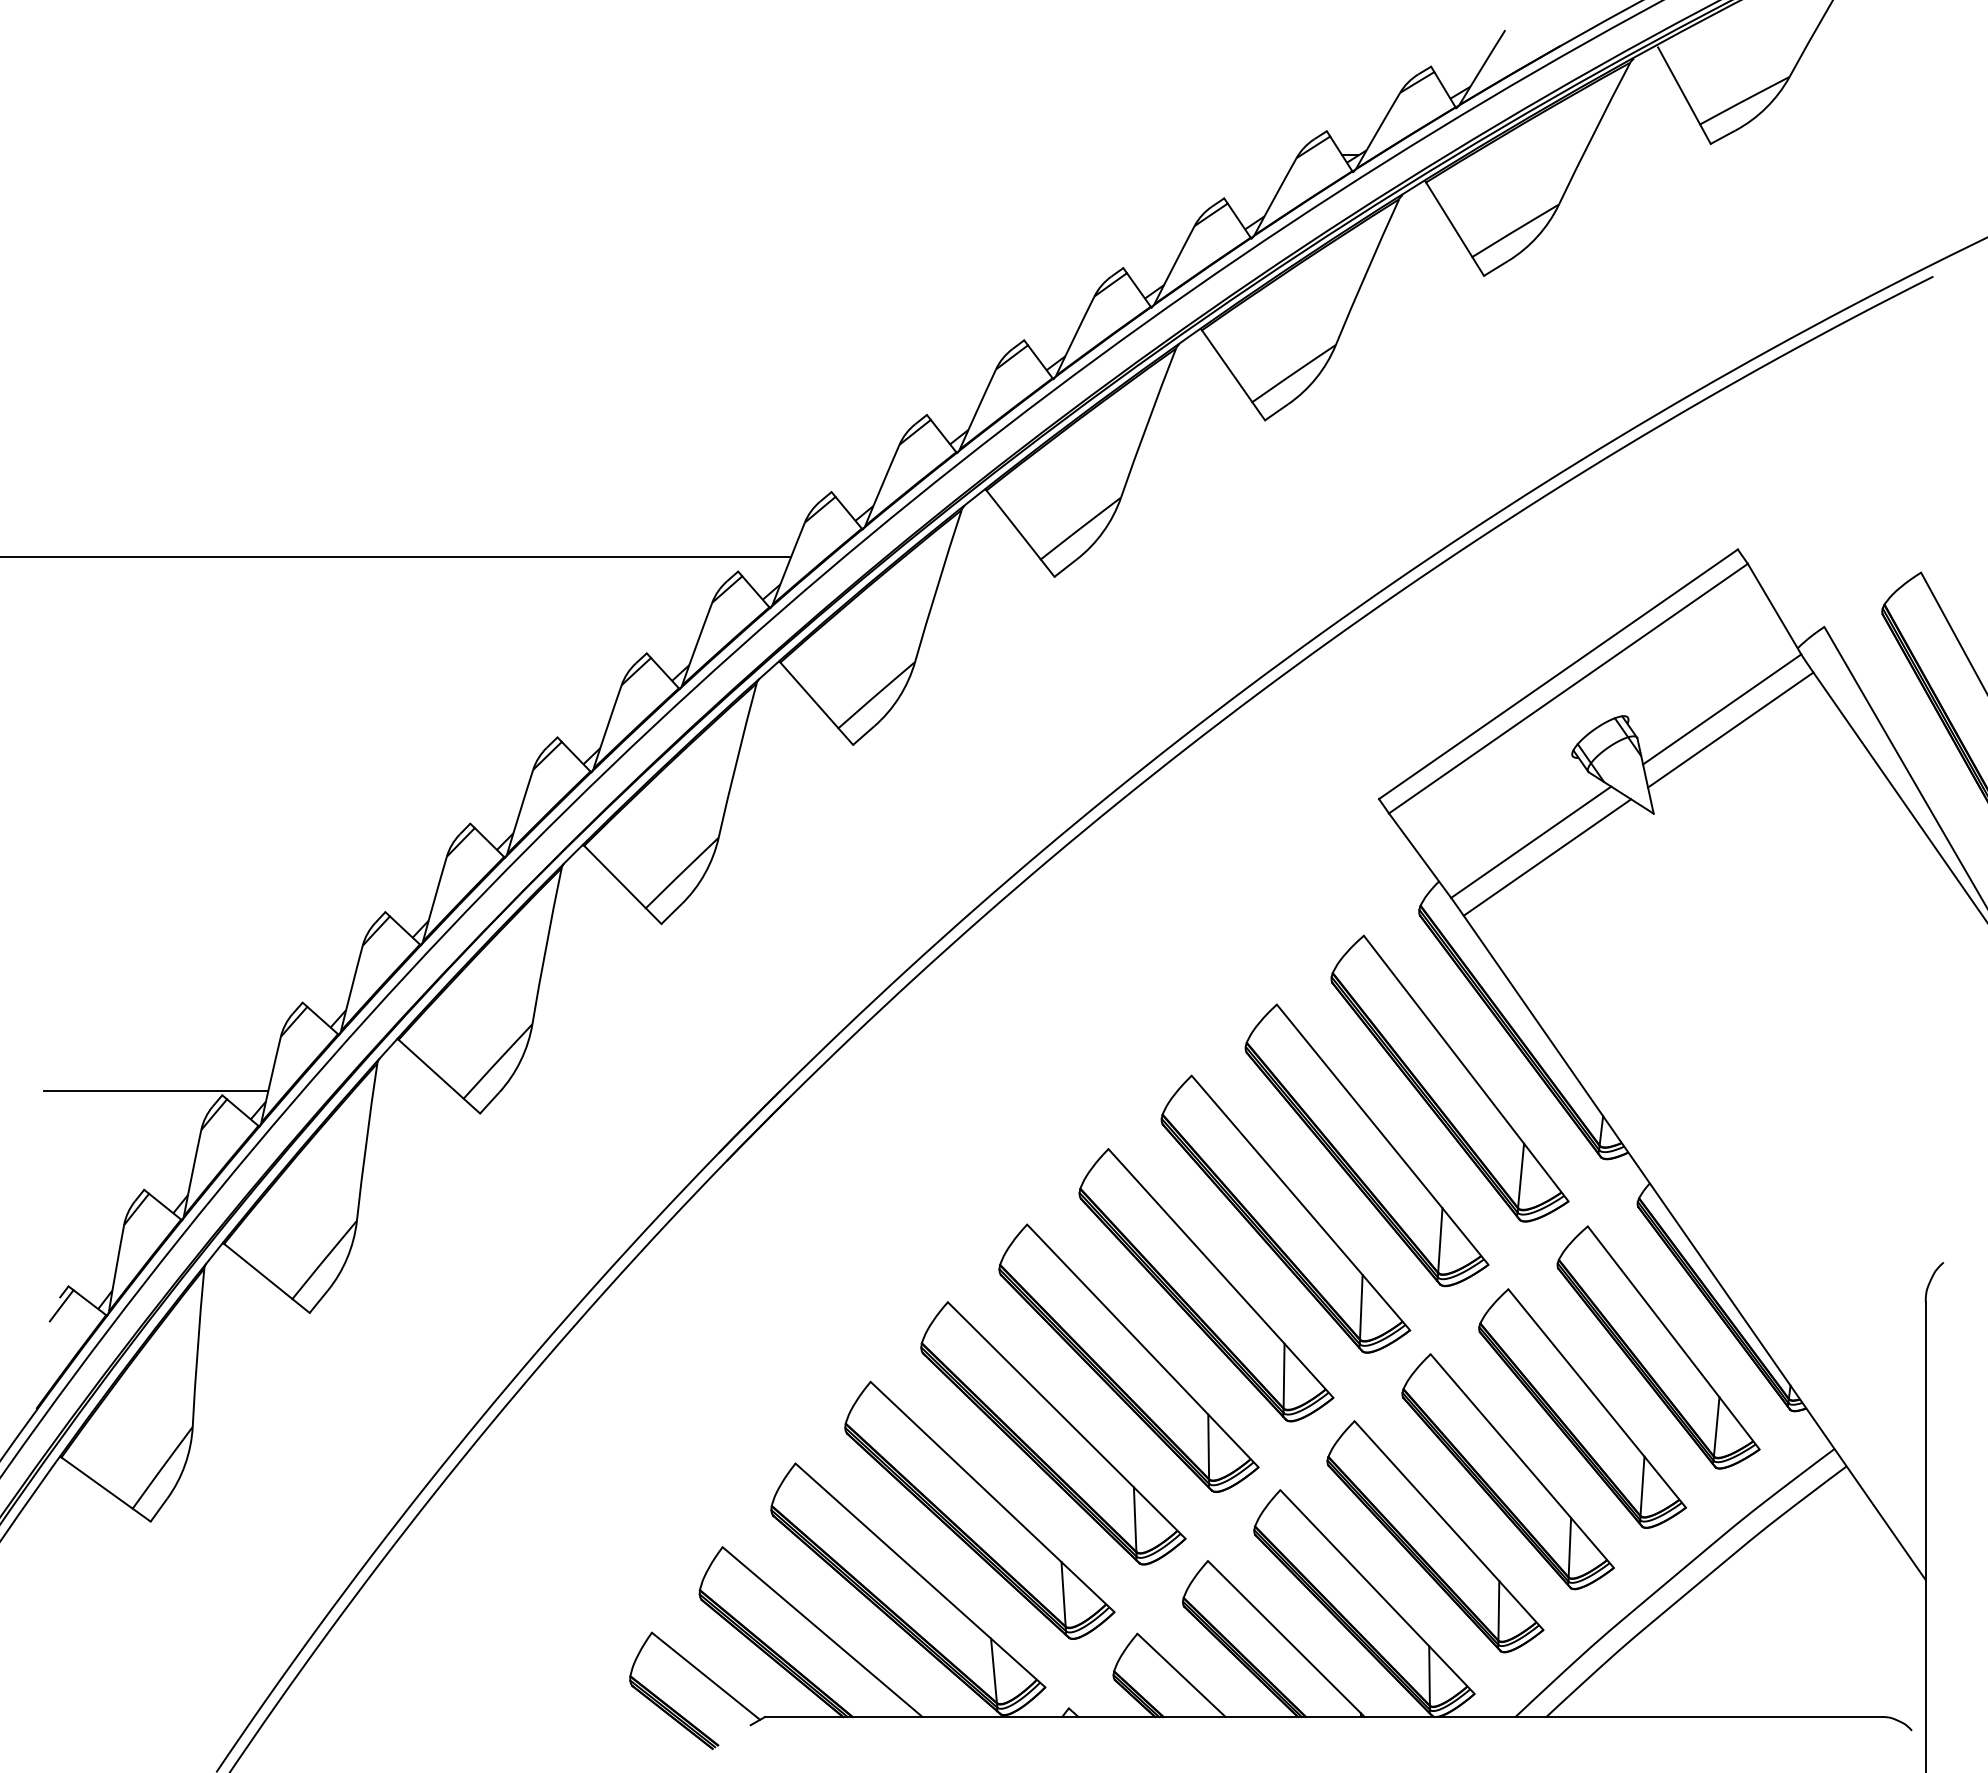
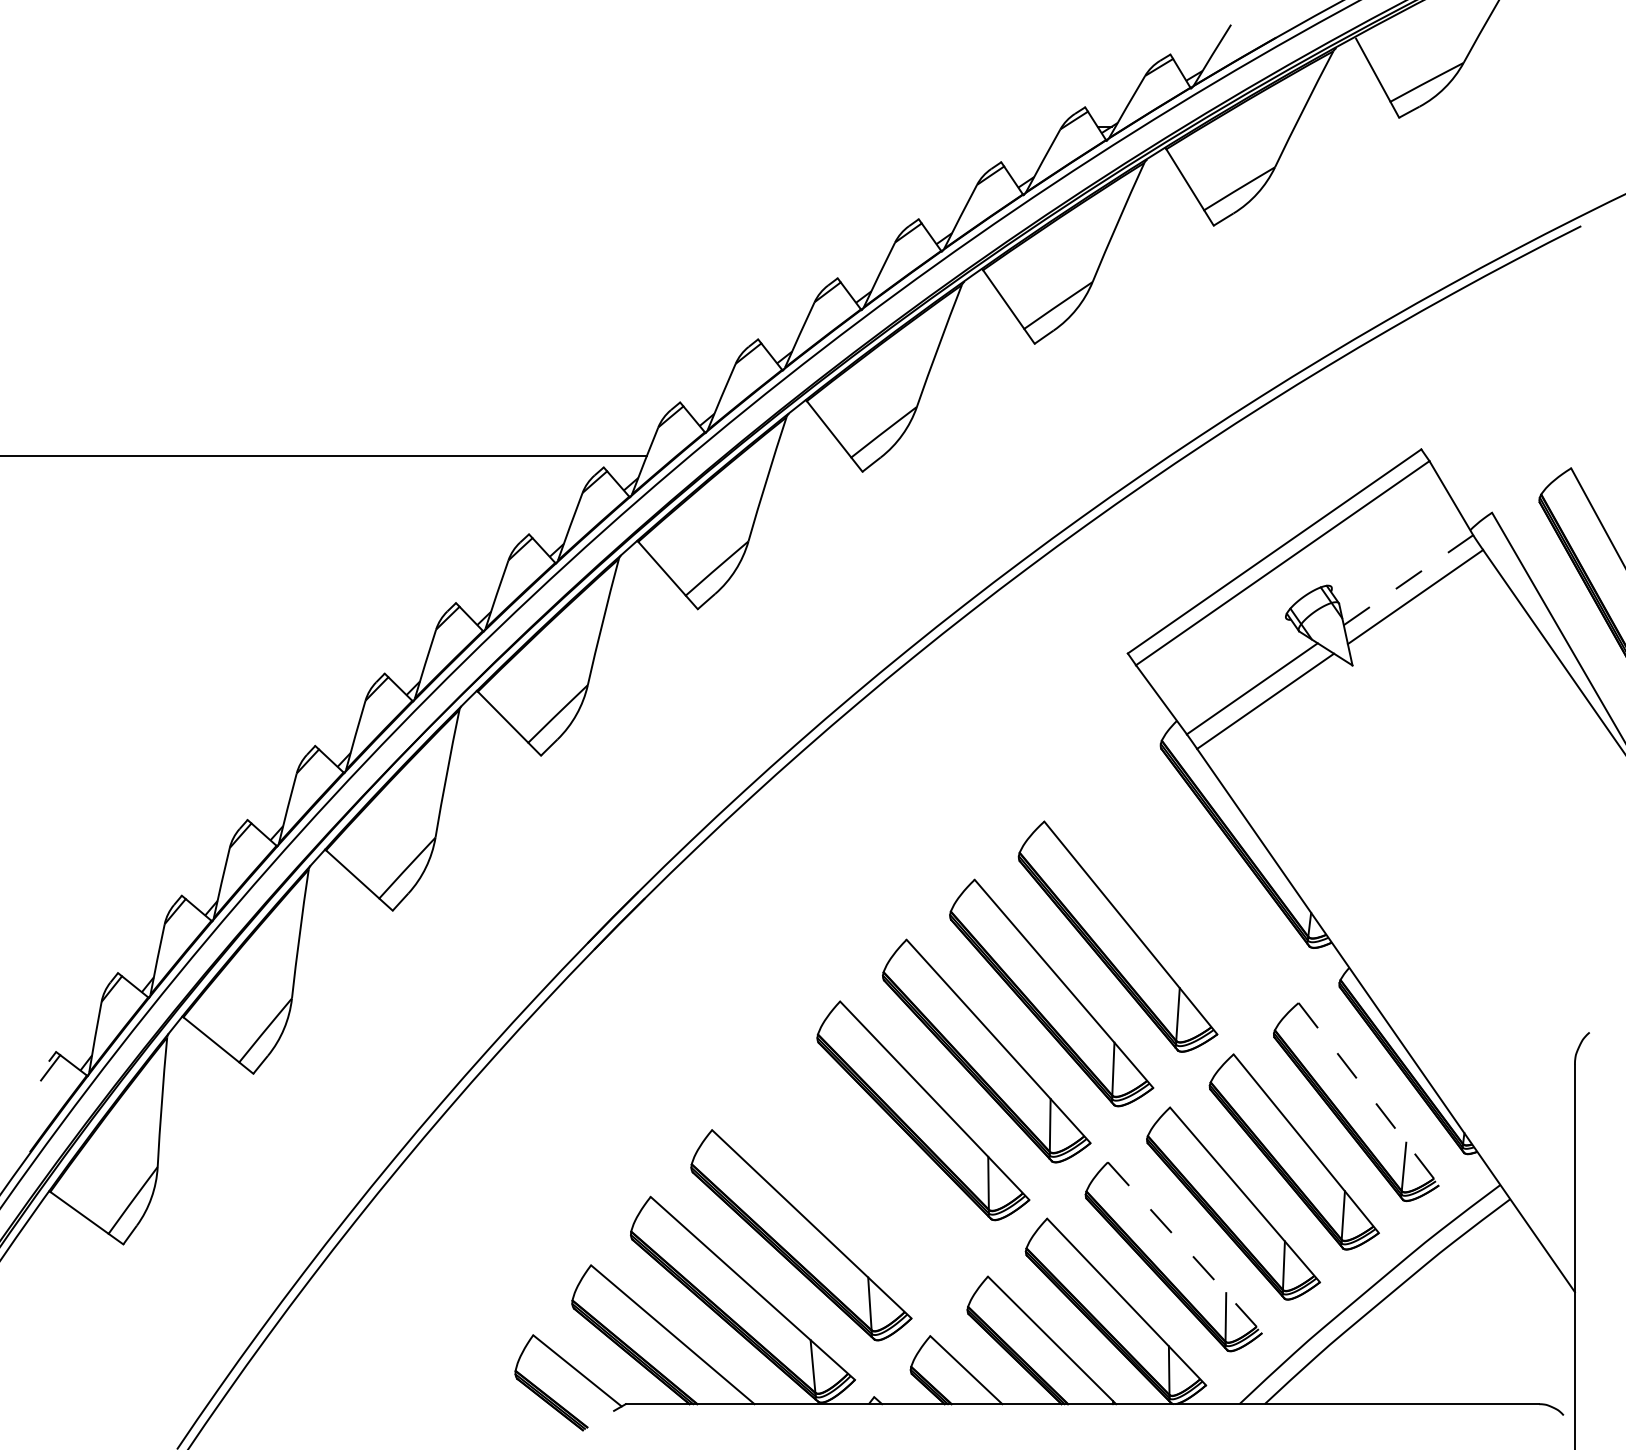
line: (1722, 709) -> (1408, 580), solid -> dashed
part: (1449, 1078) -> (1185, 882), removed
line: (155, 1090) -> (127, 891), removed
line: (1673, 1337) -> (1368, 1093), solid -> dashed
part: (1053, 1433) -> (861, 1172), removed
line: (1449, 1525) -> (1185, 1247), solid -> dashed

